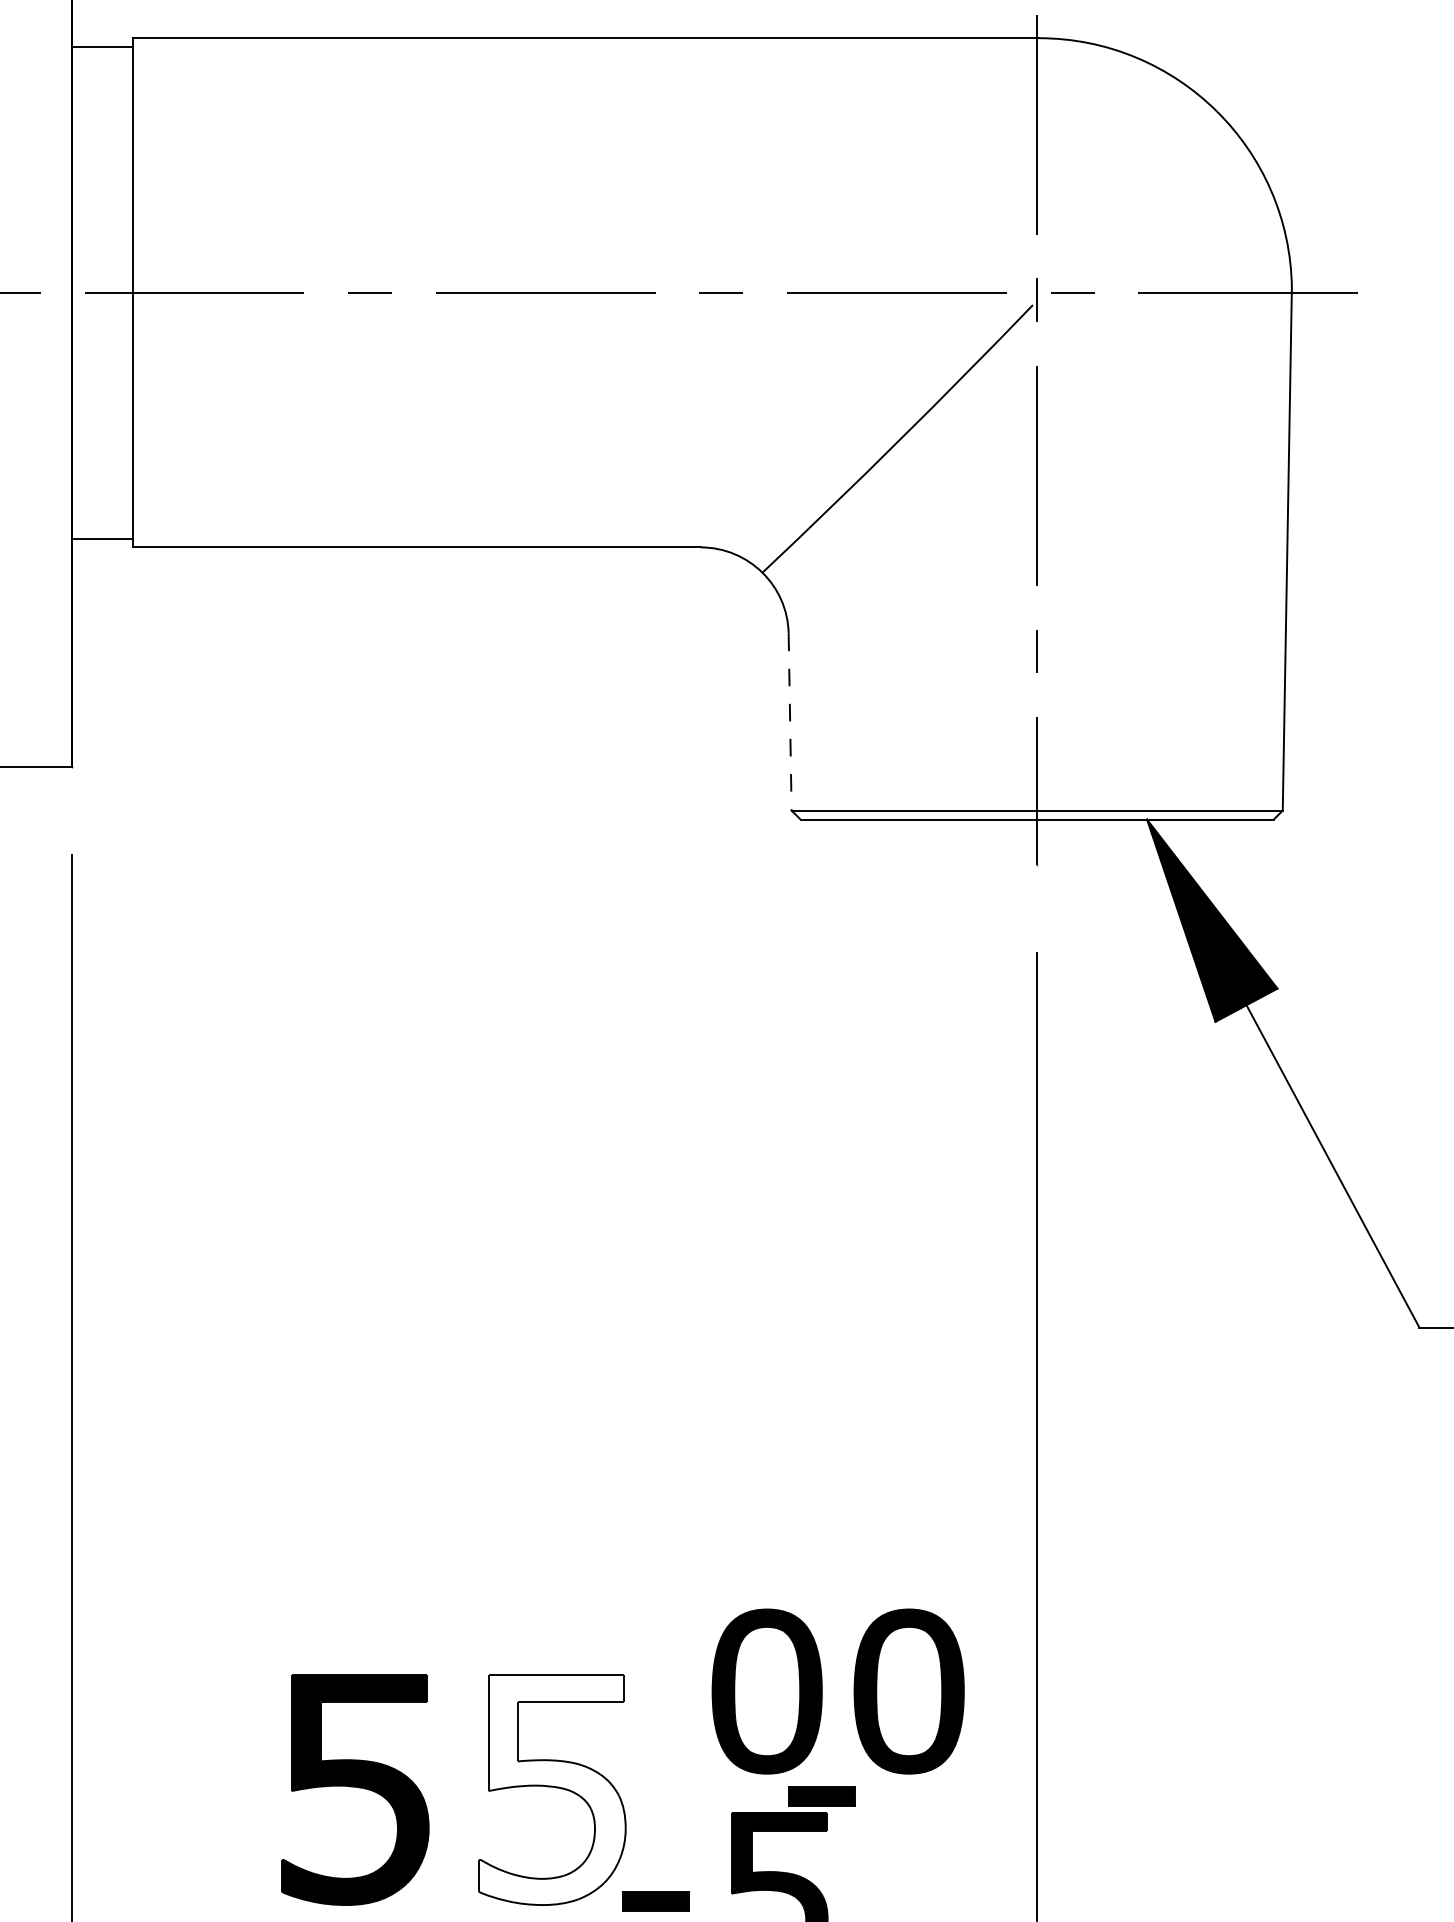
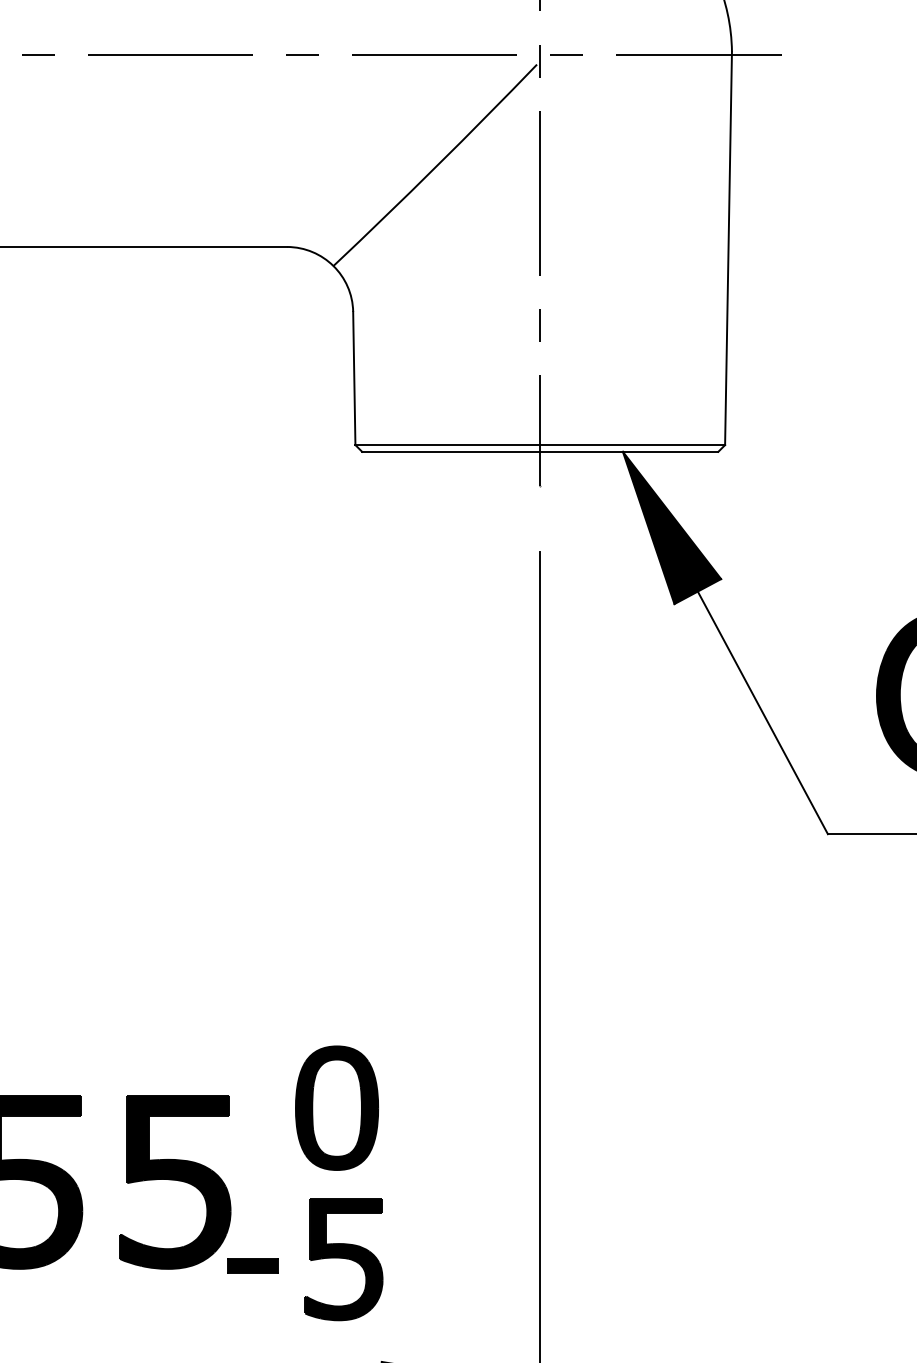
line: (790, 722) -> (354, 378), dashed -> solid
part: (908, 1691) -> (443, 1108), removed
fill: (551, 1790) -> (174, 1182), added
part: (821, 1796) -> (377, 1187), removed

